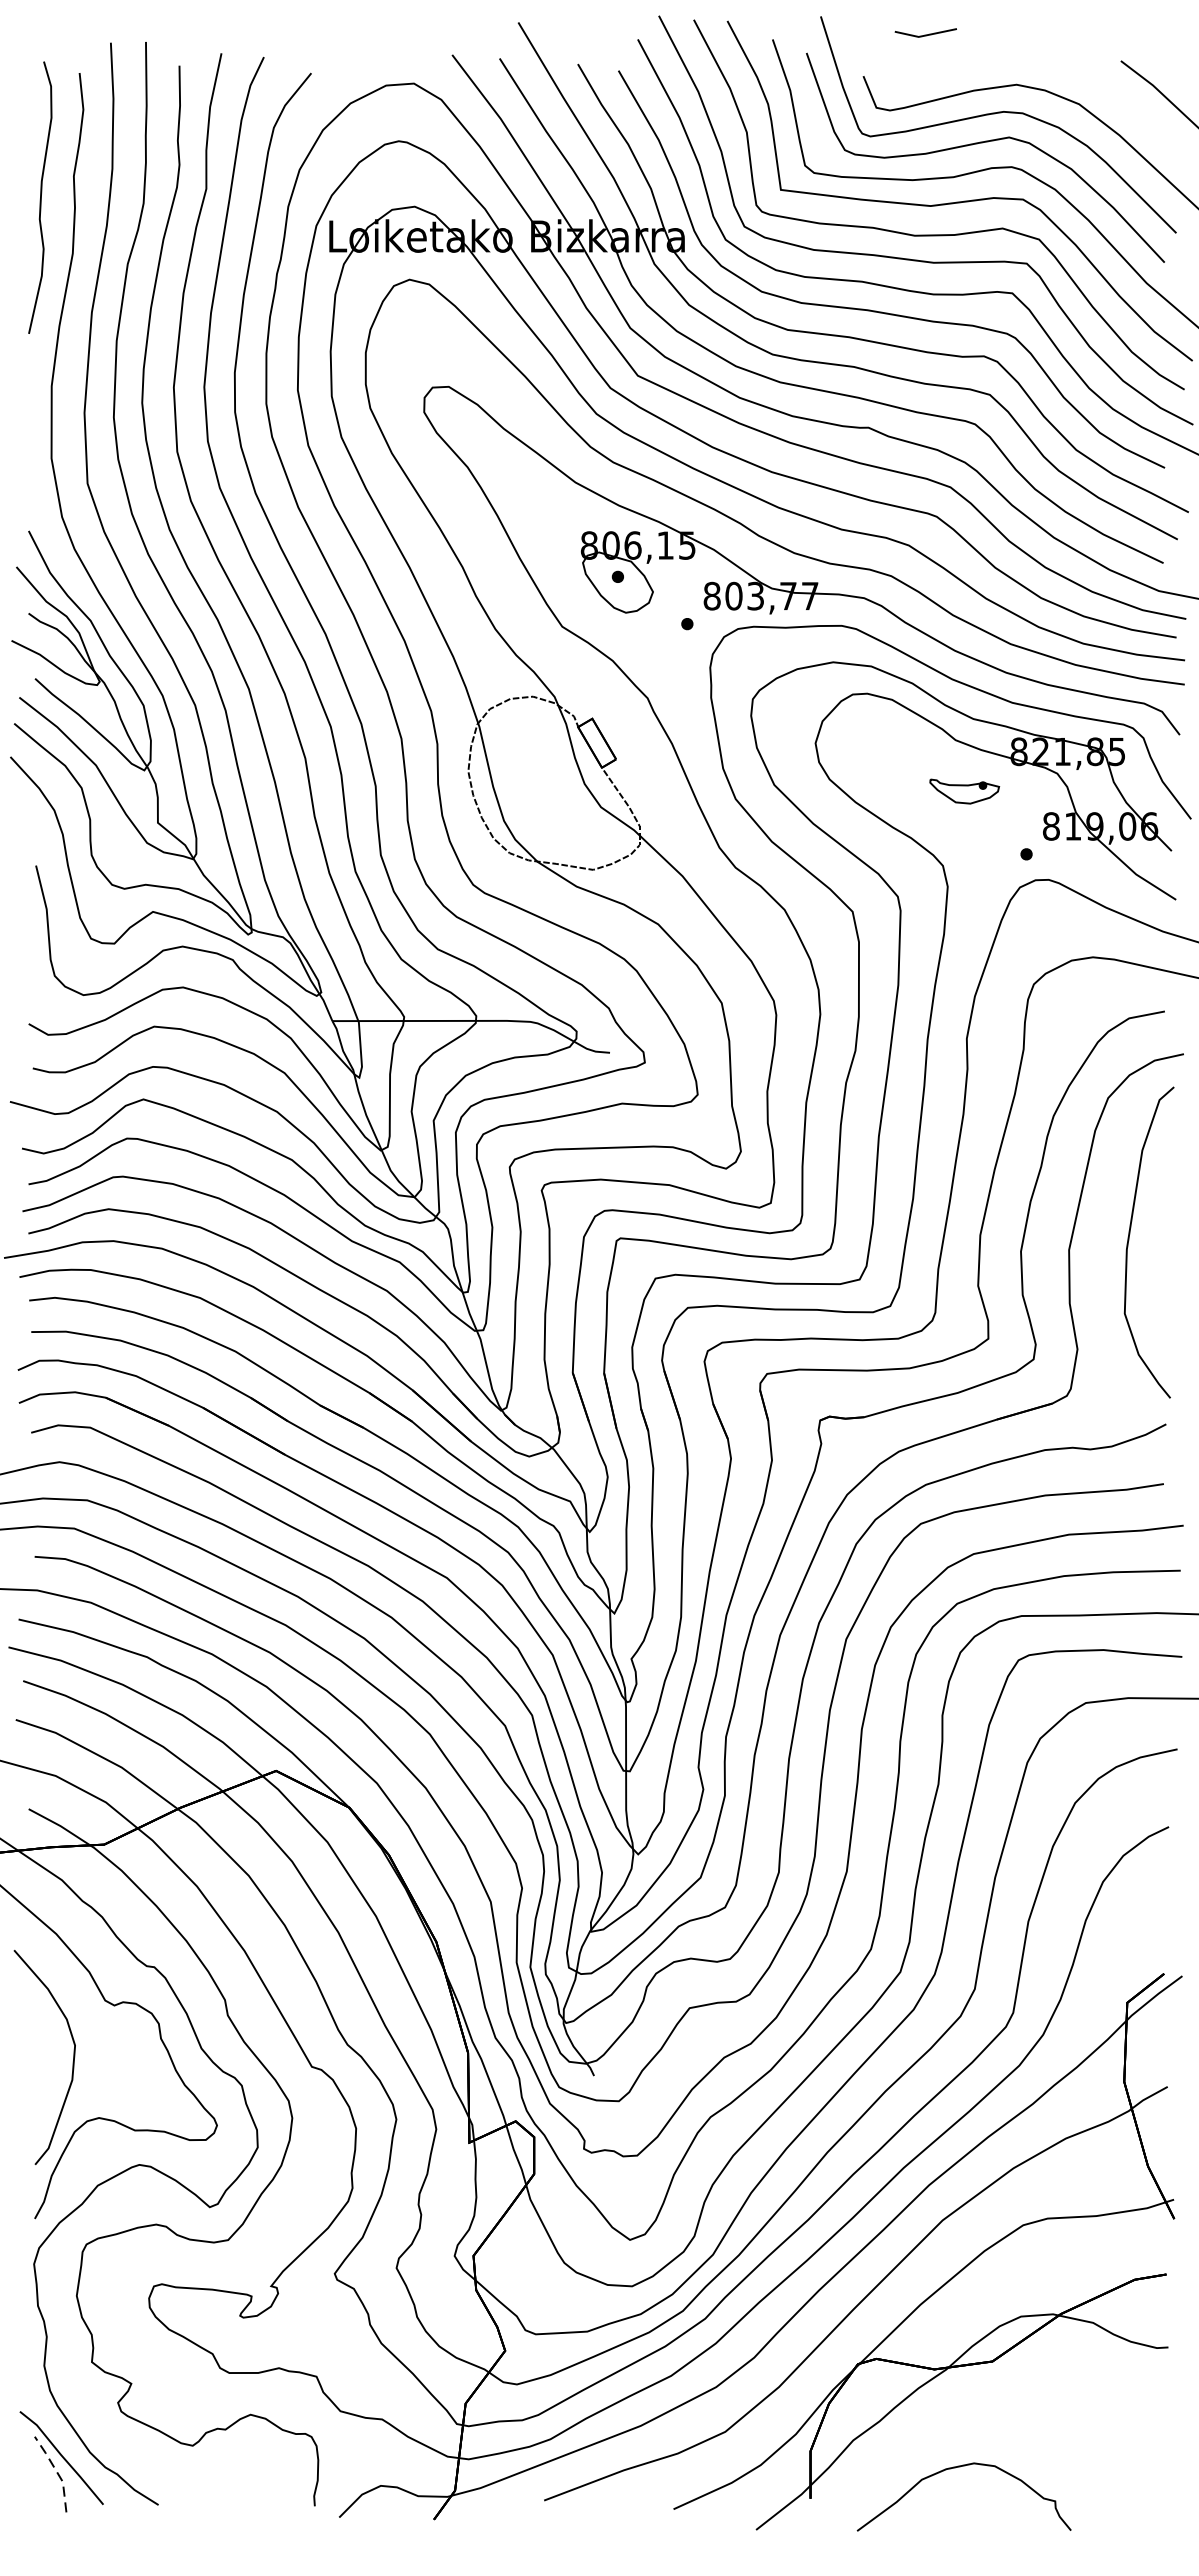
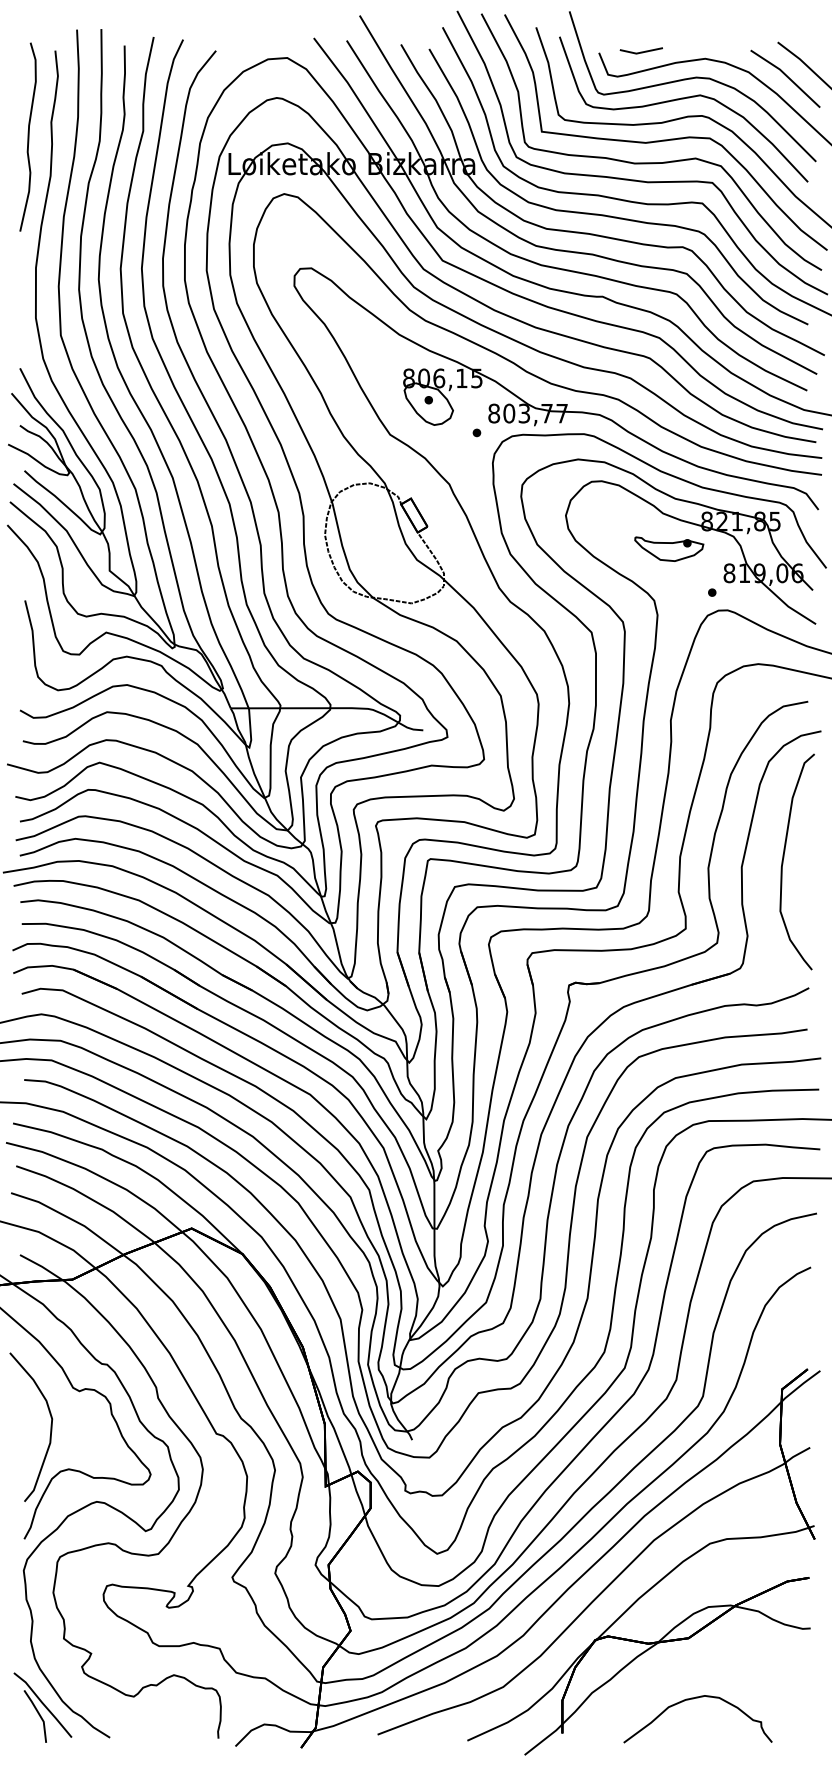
line: (924, 33) -> (640, 51), moved
line: (1133, 111) -> (786, 77), added
part: (964, 790) -> (669, 548), size x1.43
curve: (957, 2468) -> (693, 1699), moved
line: (56, 2472) -> (39, 1715), dashed -> solid

